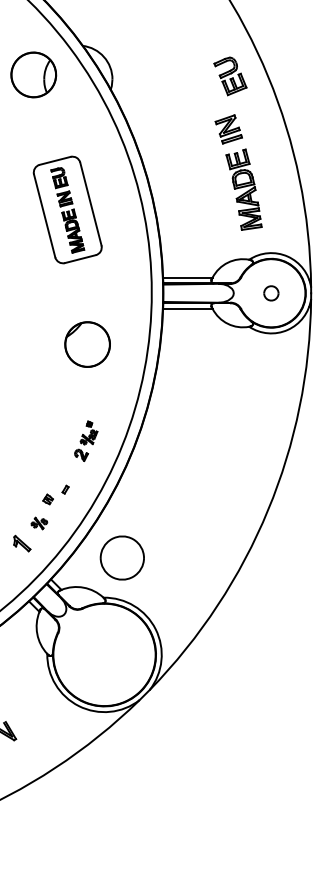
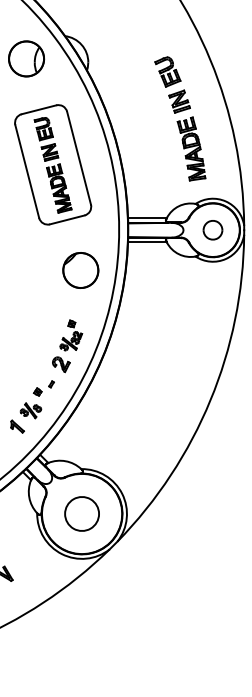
part: (229, 75) -> (167, 71), moved
part: (68, 209) -> (53, 164), size x1.43
part: (270, 293) -> (212, 230), size x1.67
part: (87, 344) -> (80, 270), moved
part: (85, 441) -> (67, 346), size x1.67
part: (38, 523) -> (30, 410), size x1.67
part: (121, 557) -> (81, 513), moved

